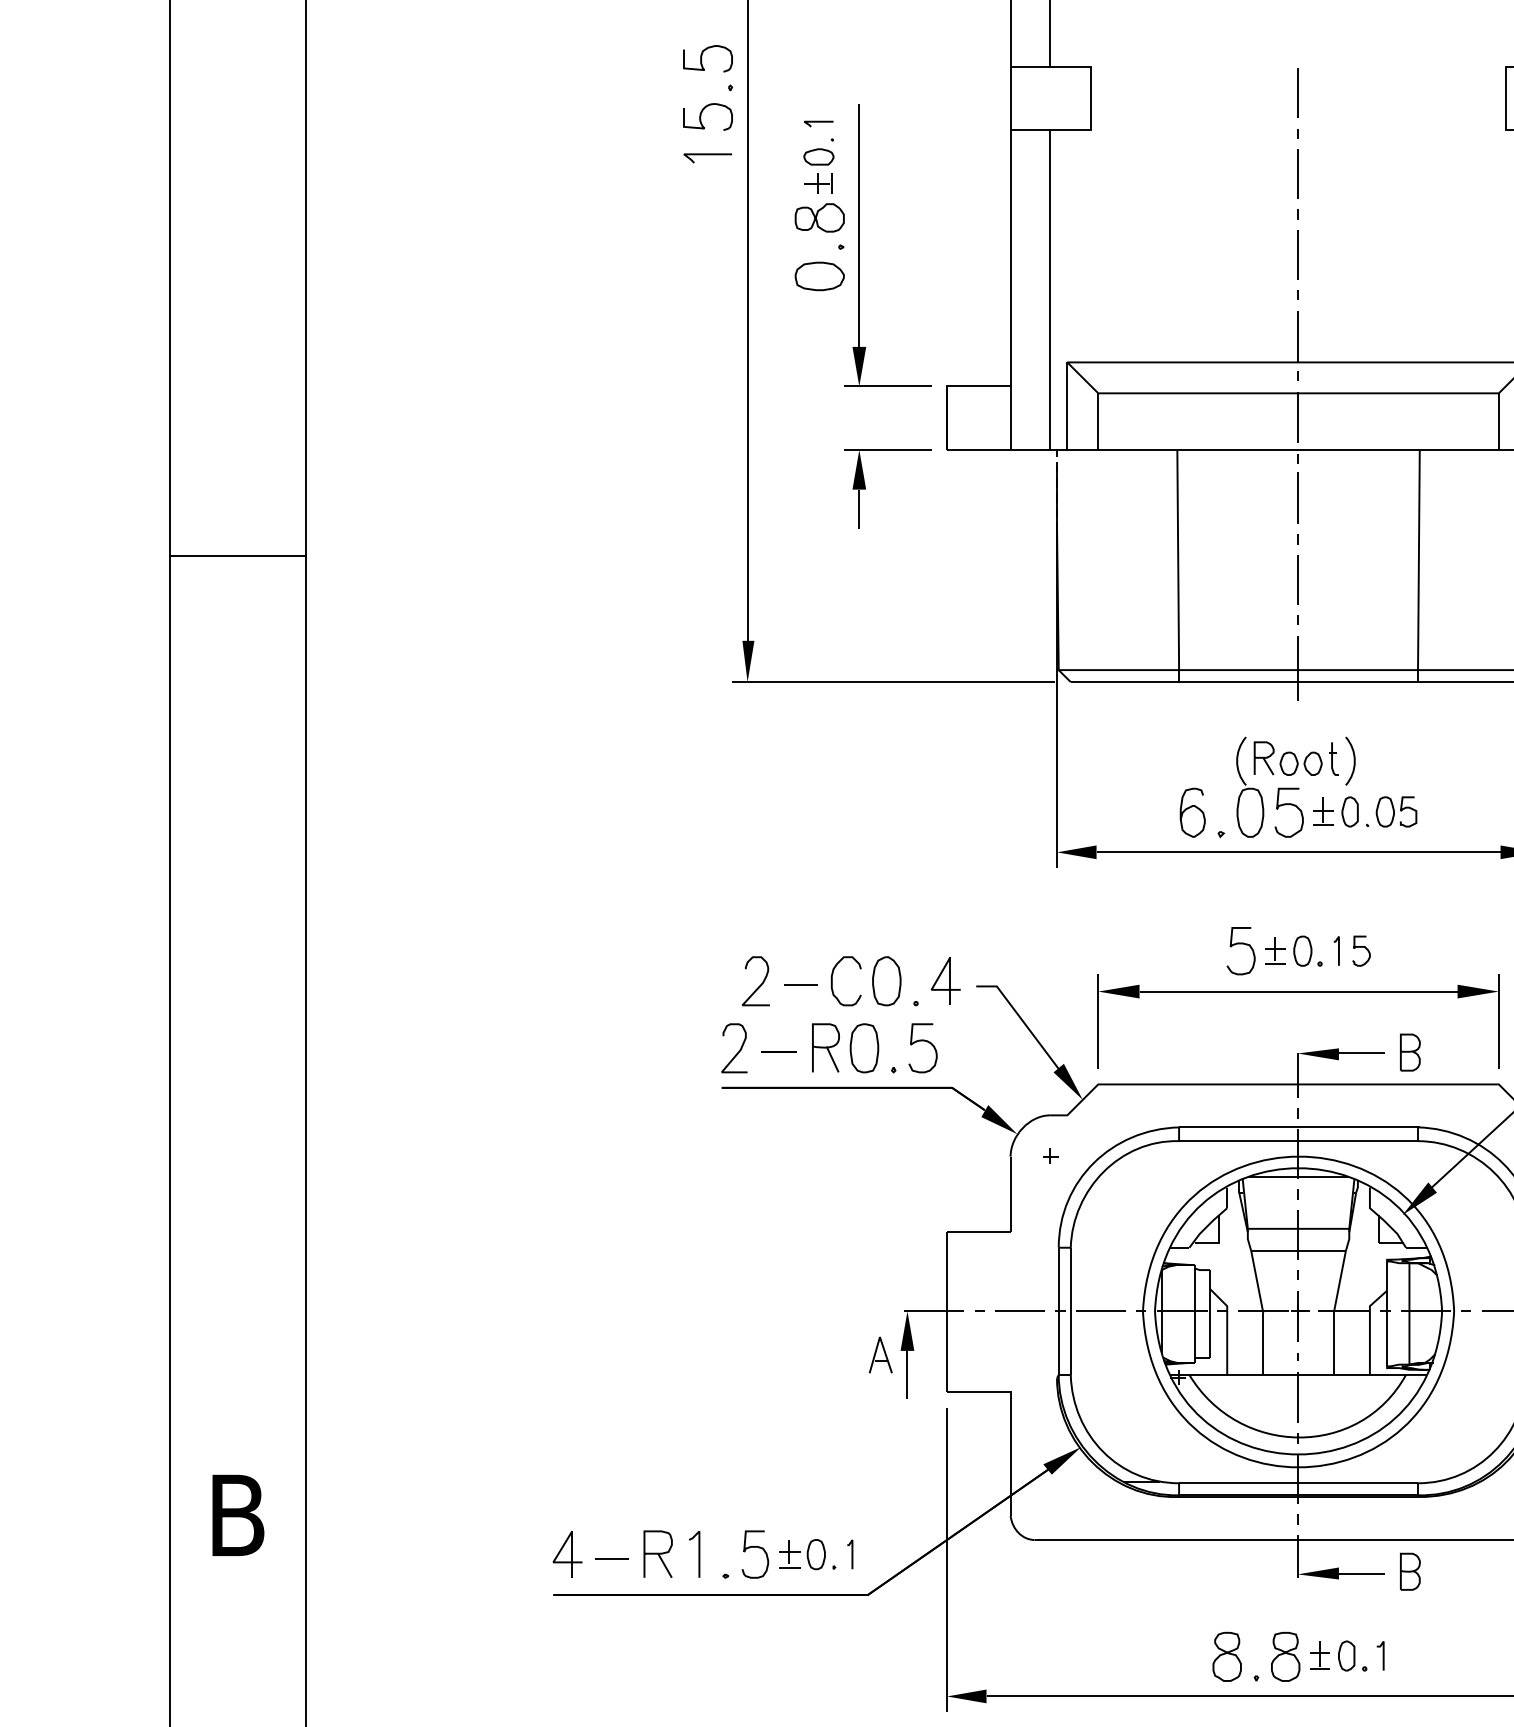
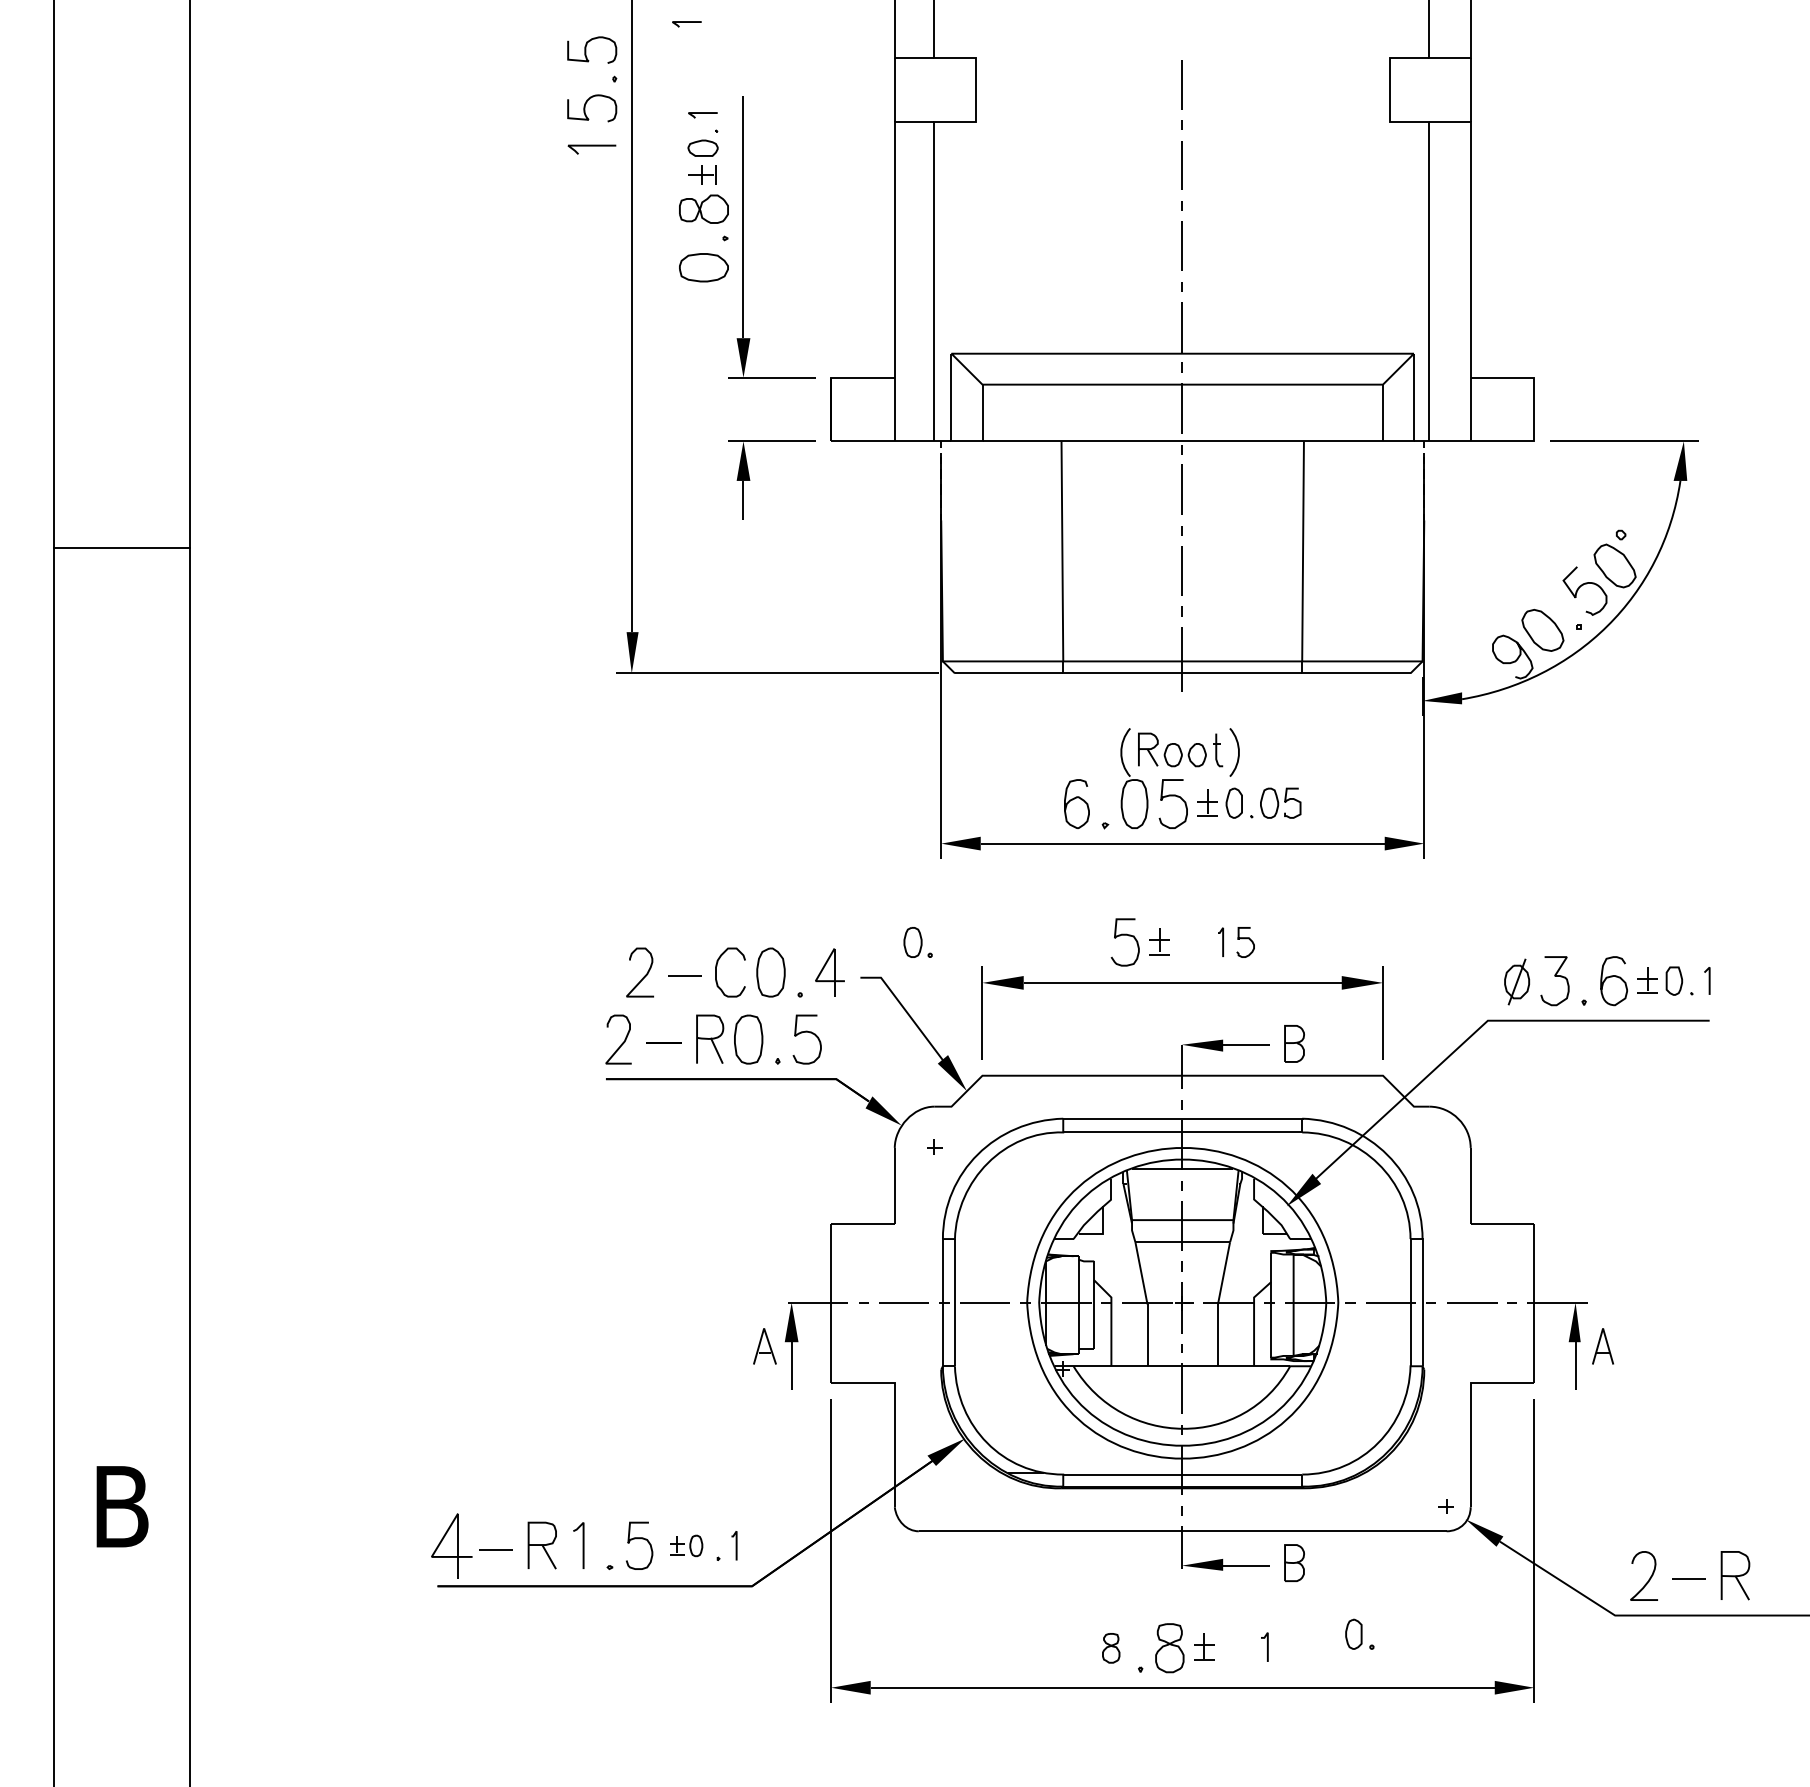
curve: (802, 31) -> (686, 22), added
part: (1307, 951) -> (917, 942), moved
part: (567, 1554) -> (451, 1545), size x1.4
part: (802, 1554) -> (686, 1545), size x0.7
part: (1352, 1655) -> (1359, 1633), moved
part: (1226, 1657) -> (1110, 1648), size x0.6

